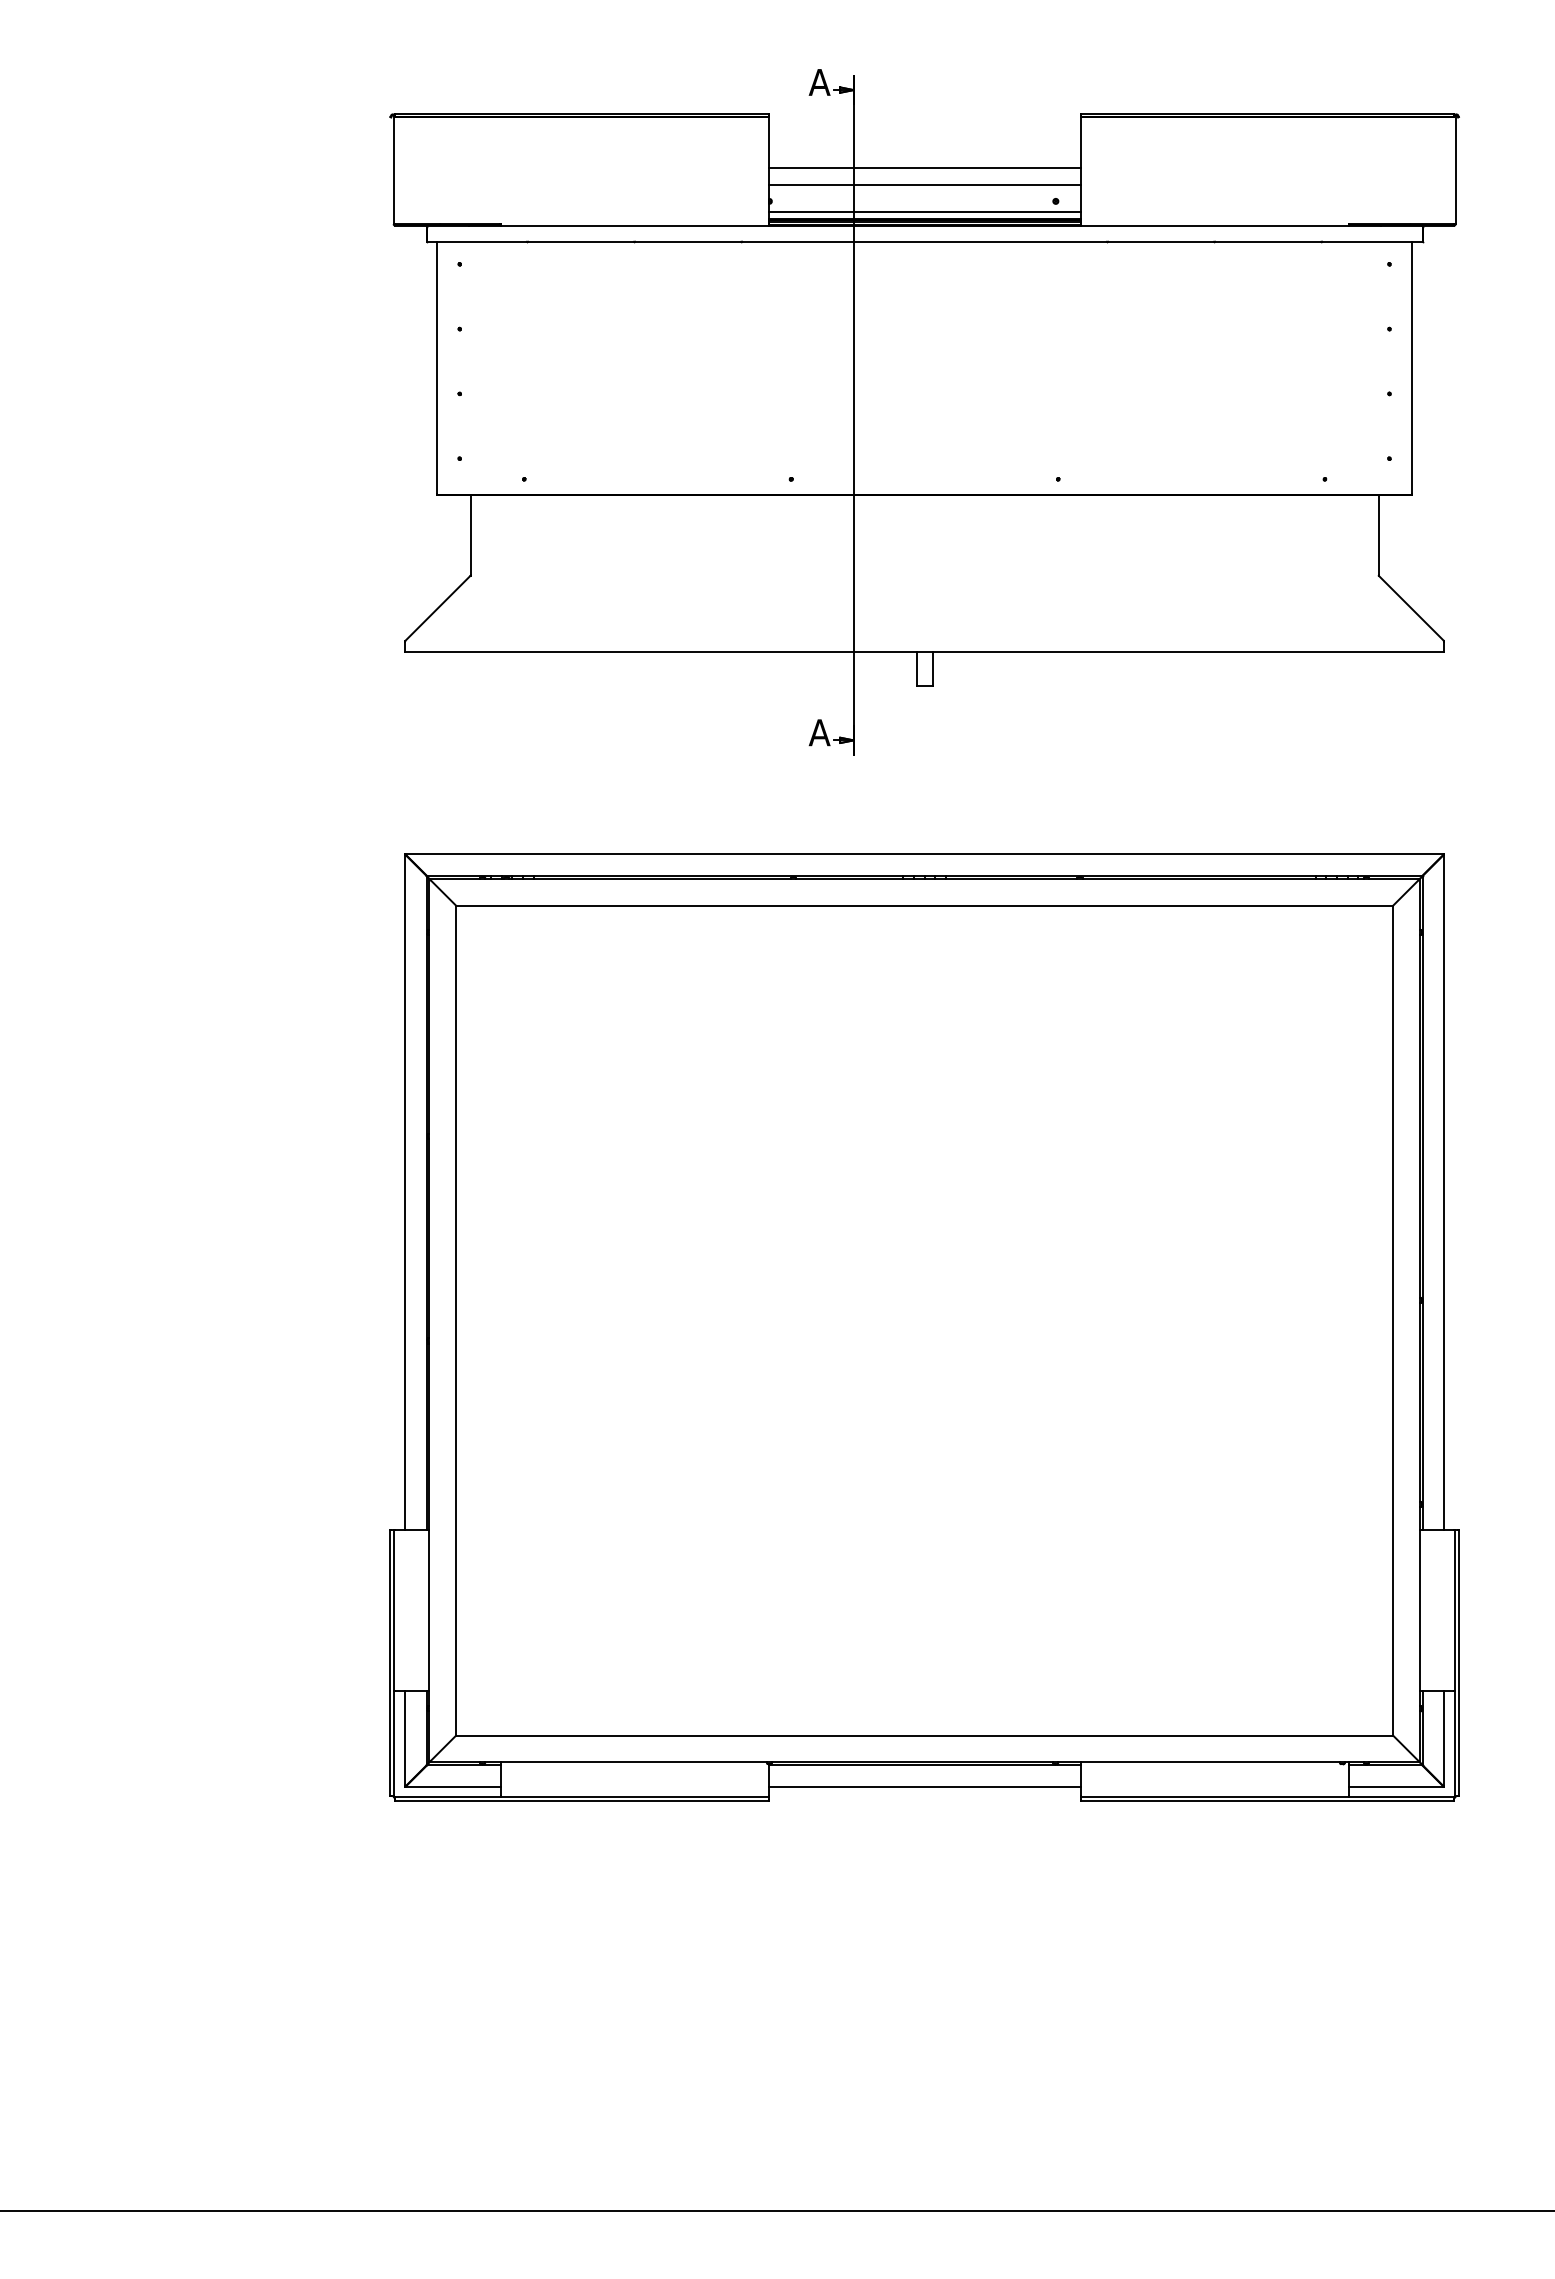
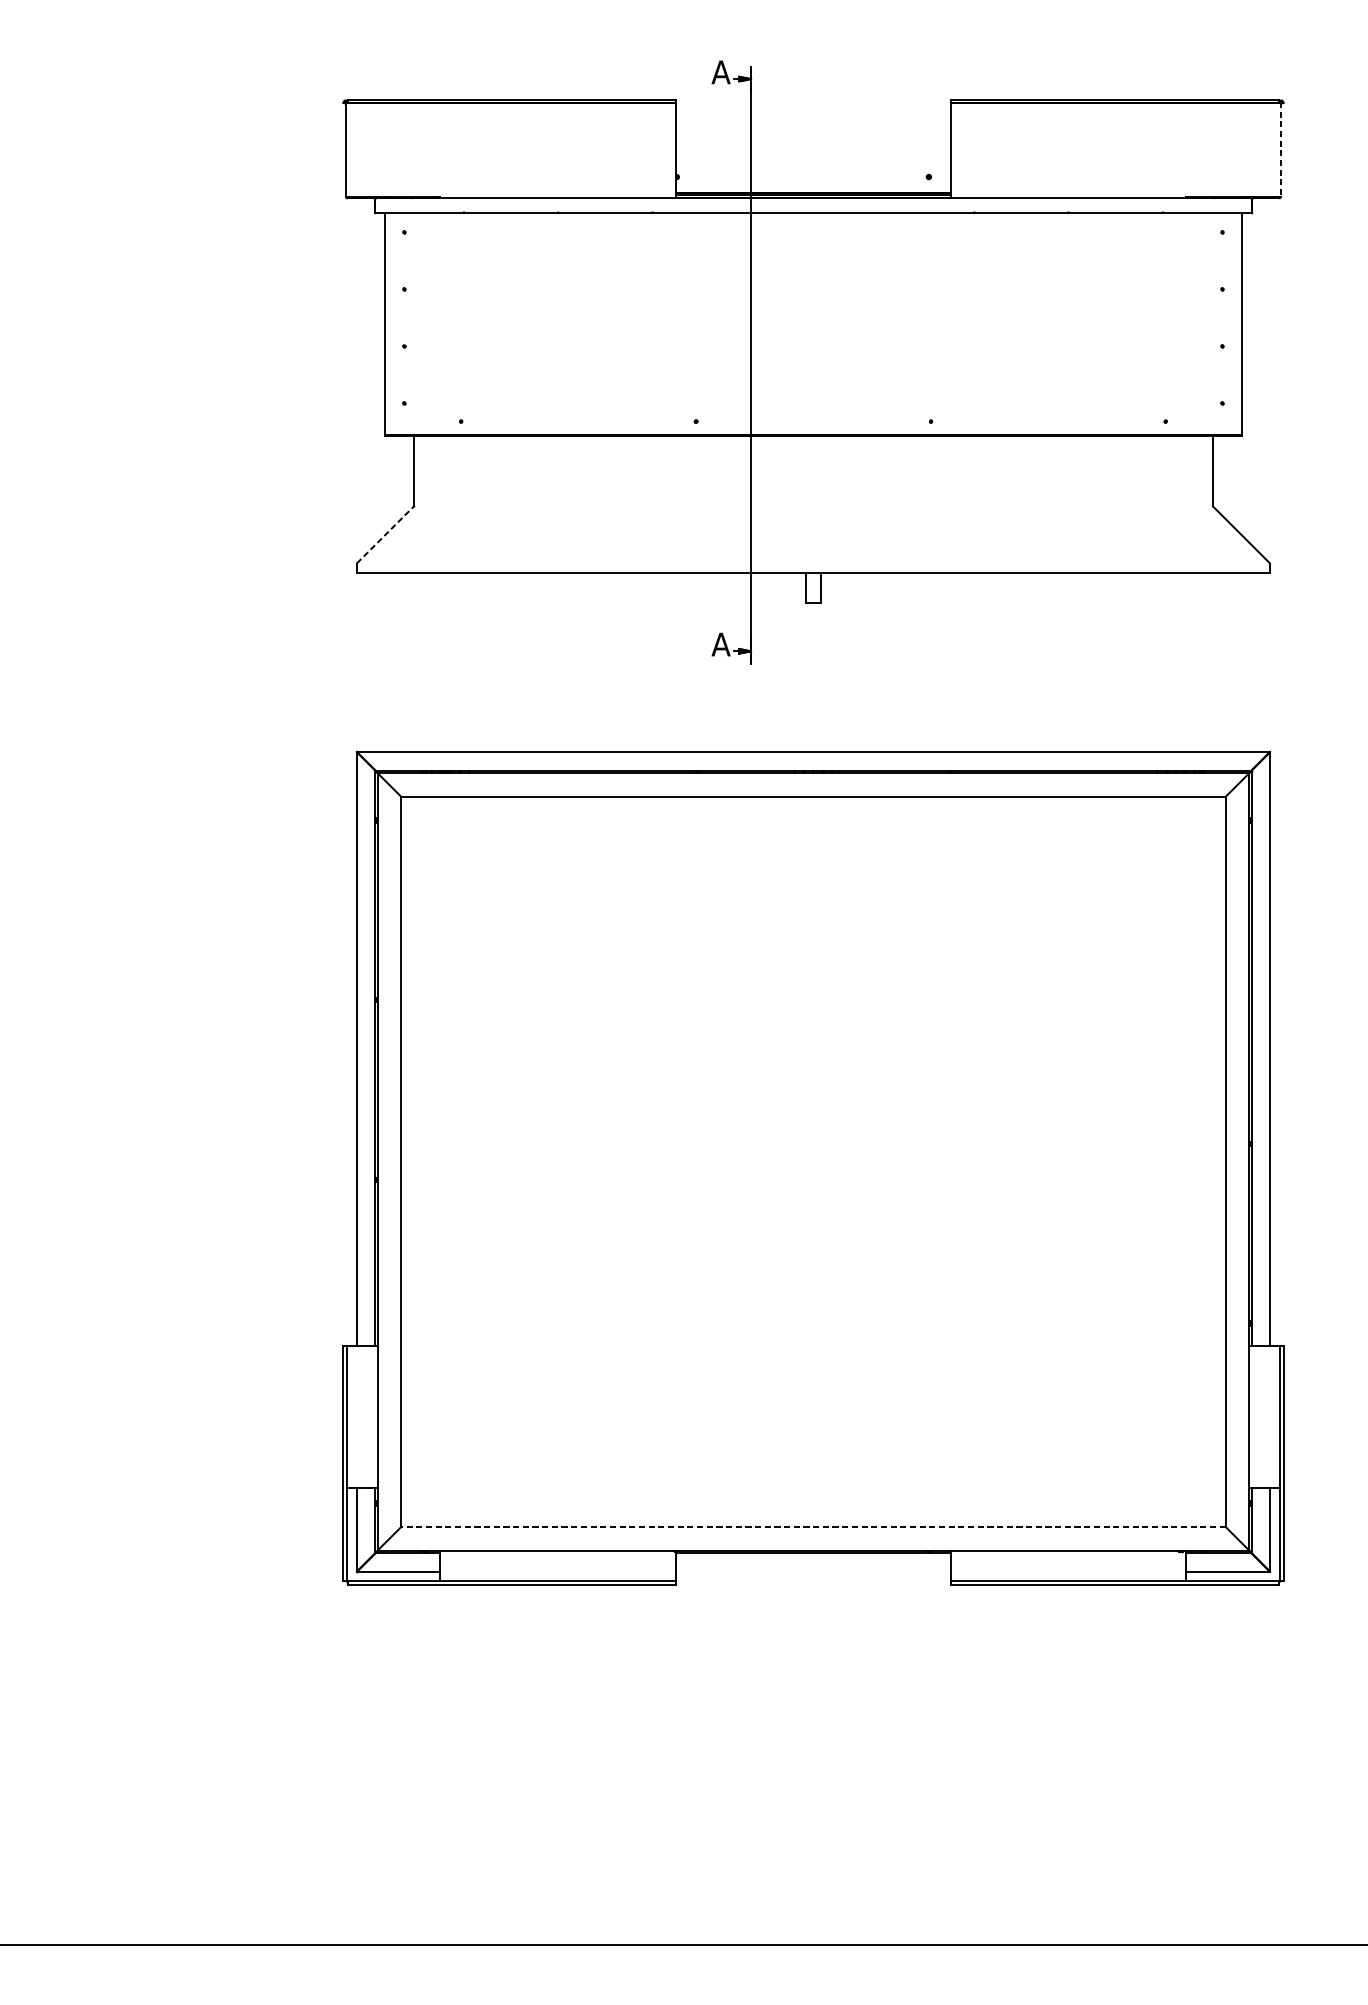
line: (924, 168) -> (813, 148), removed
line: (1455, 170) -> (1280, 149), solid -> dashed
line: (924, 185) -> (813, 163), removed
line: (924, 212) -> (813, 186), removed
line: (438, 608) -> (385, 535), solid -> dashed
line: (924, 1735) -> (813, 1526), solid -> dashed
line: (924, 1787) -> (813, 1572), removed

